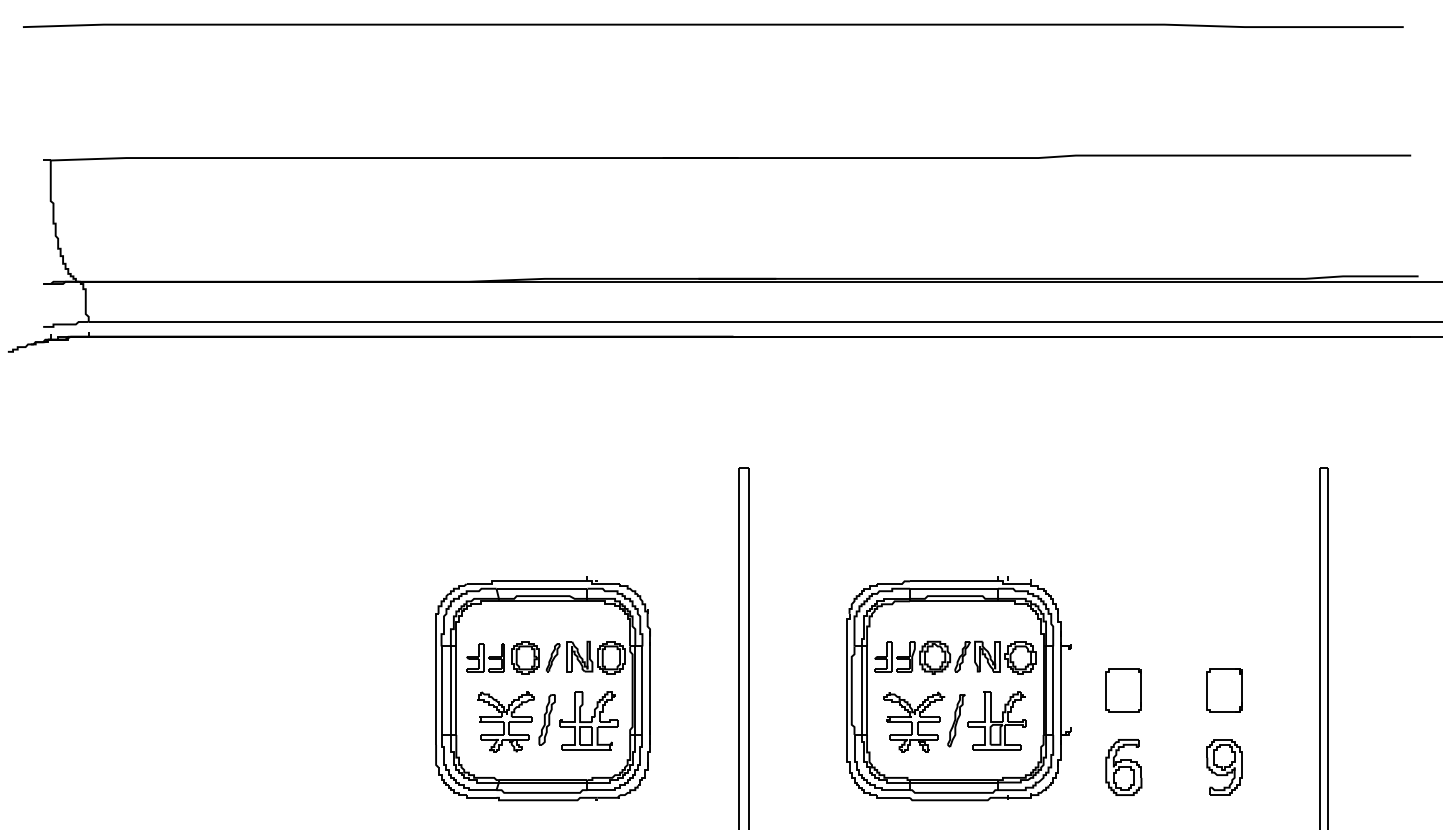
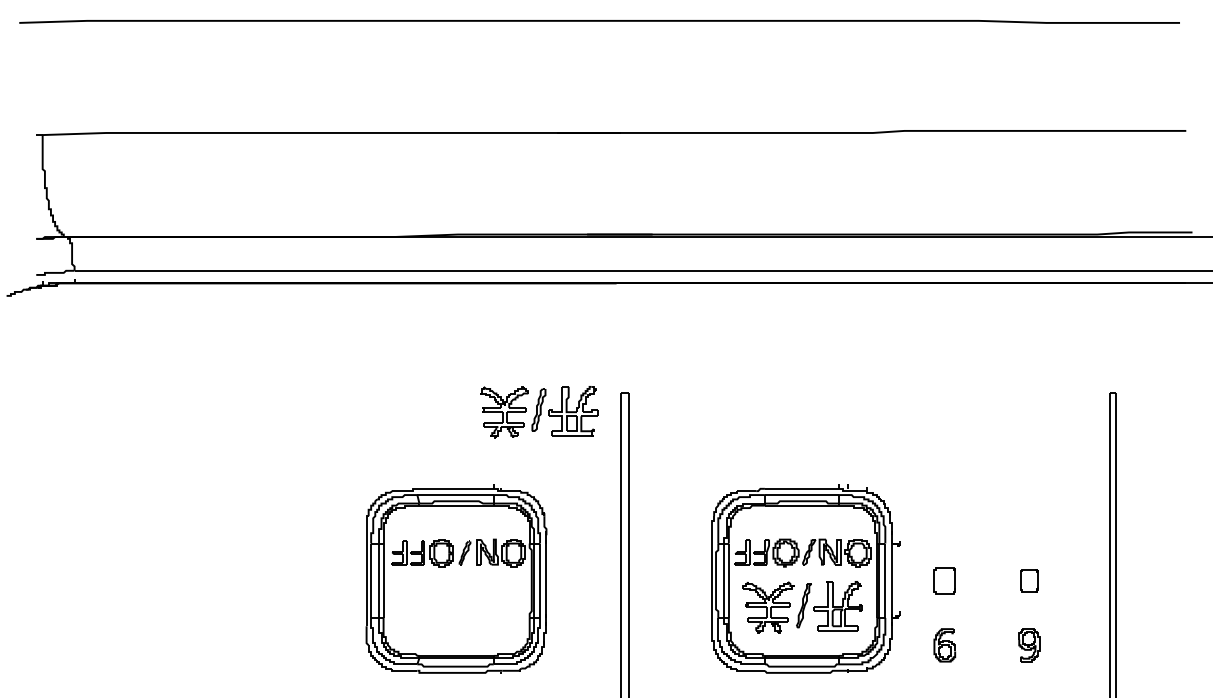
part: (1123, 690) -> (944, 580), size x0.7
part: (1224, 690) -> (1029, 580), size x0.6
part: (547, 722) -> (539, 412), moved
part: (1123, 767) -> (944, 645), size x0.7
part: (1224, 767) -> (1029, 645), size x0.7

